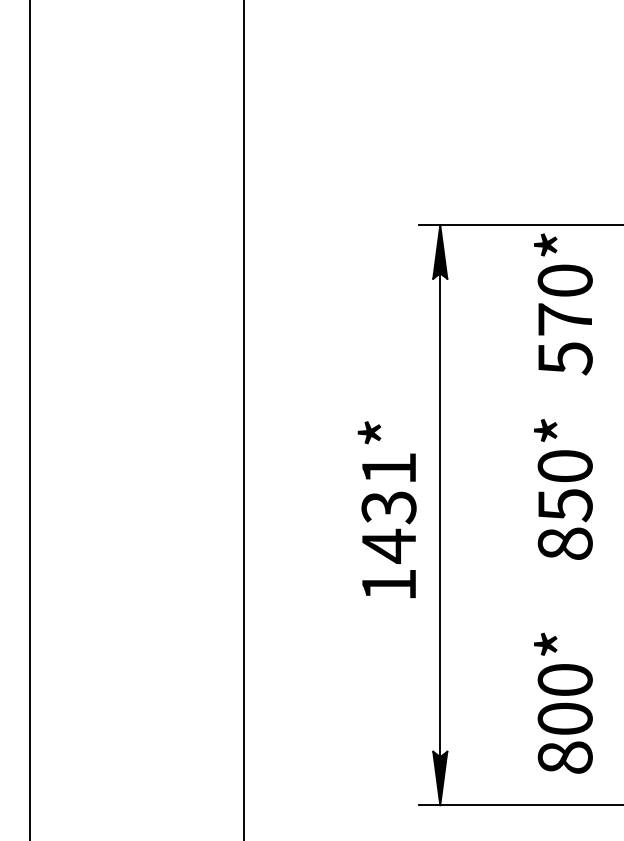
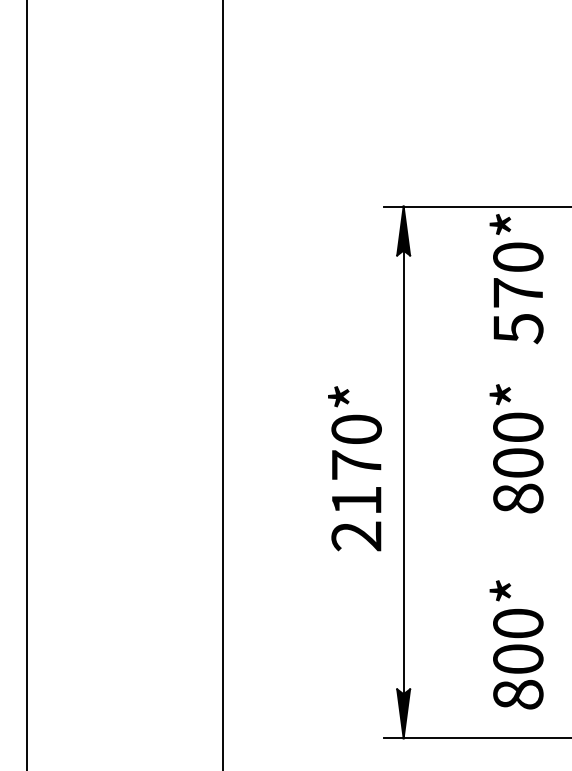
text: (564, 505) -> (517, 463), 850* -> 800*
text: (388, 526) -> (356, 482), 1431* -> 2170*

